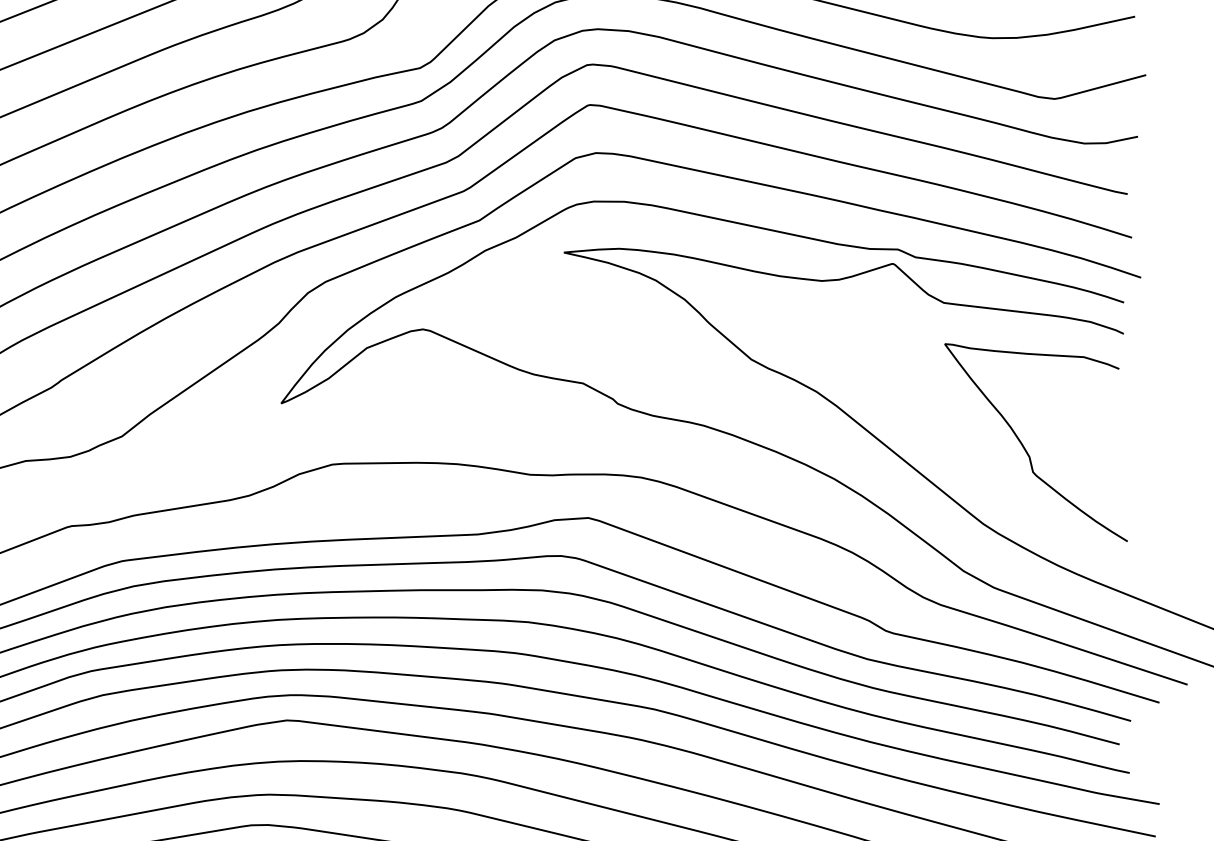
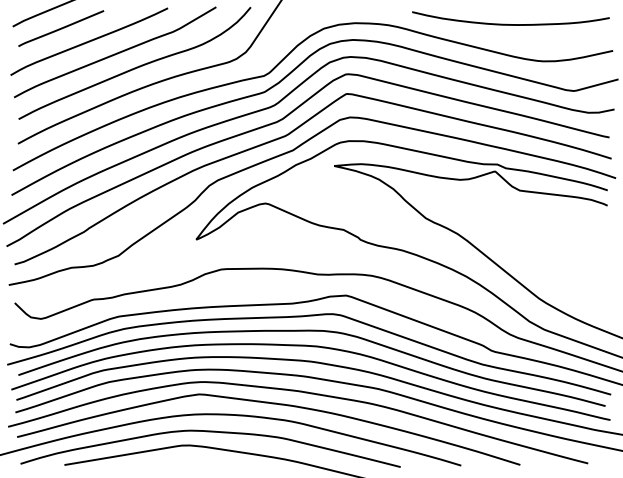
curve: (1027, 448) -> (560, 261), removed

